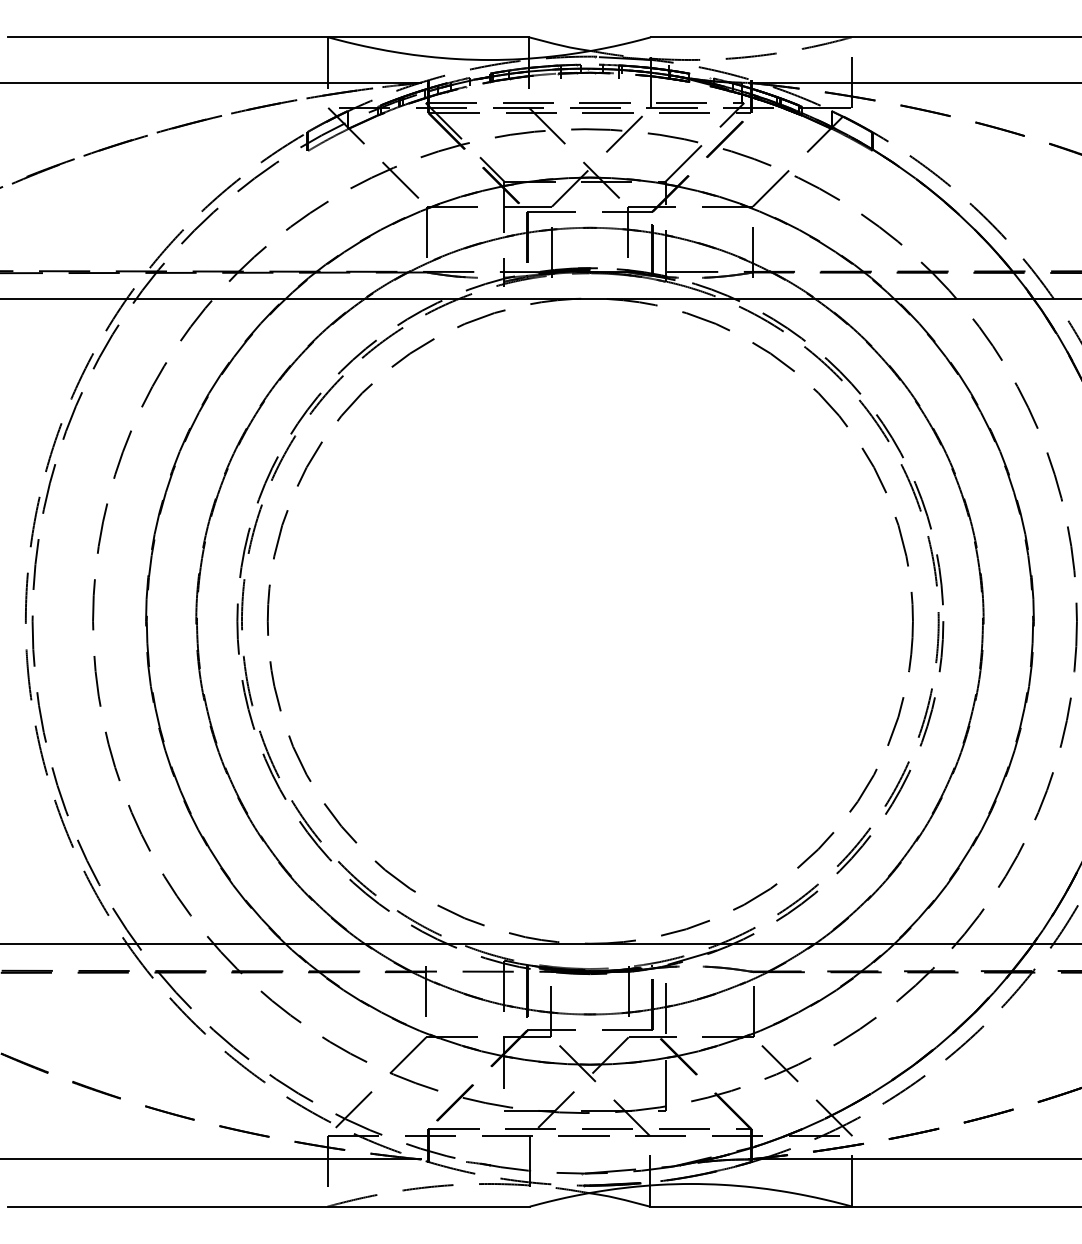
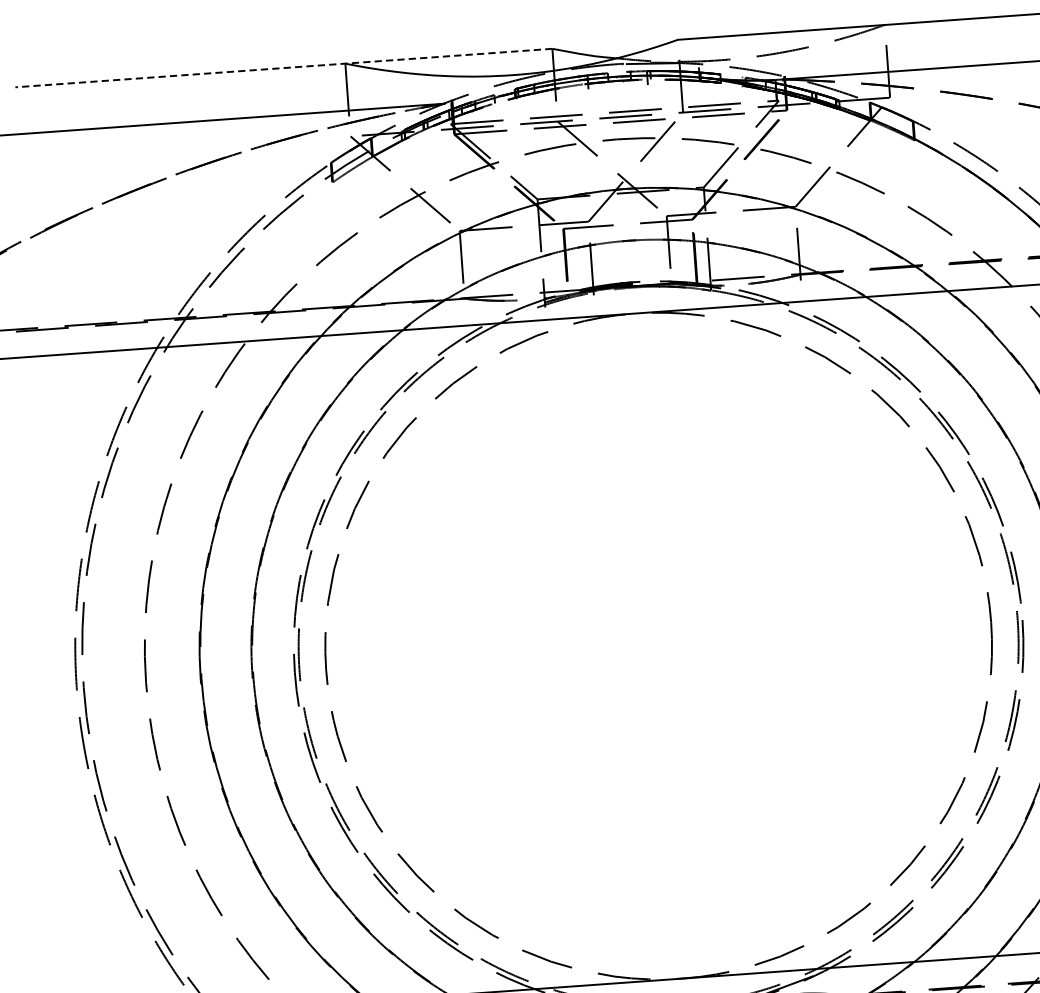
line: (268, 37) -> (283, 68), solid -> dashed

